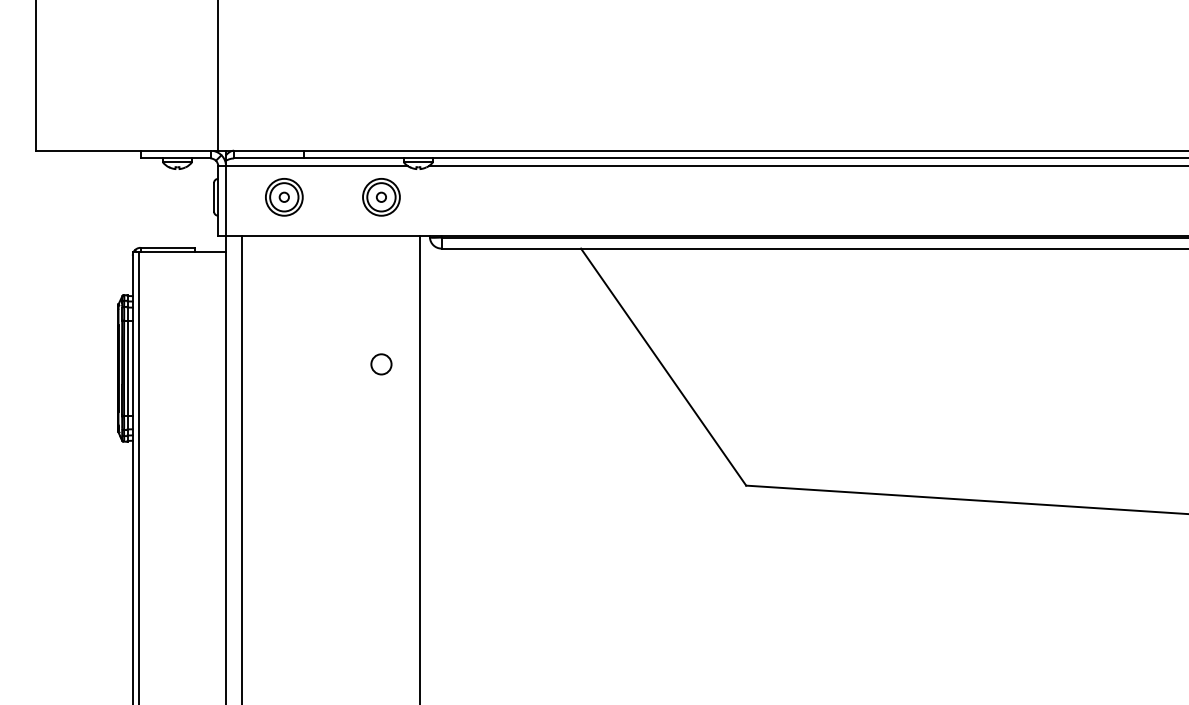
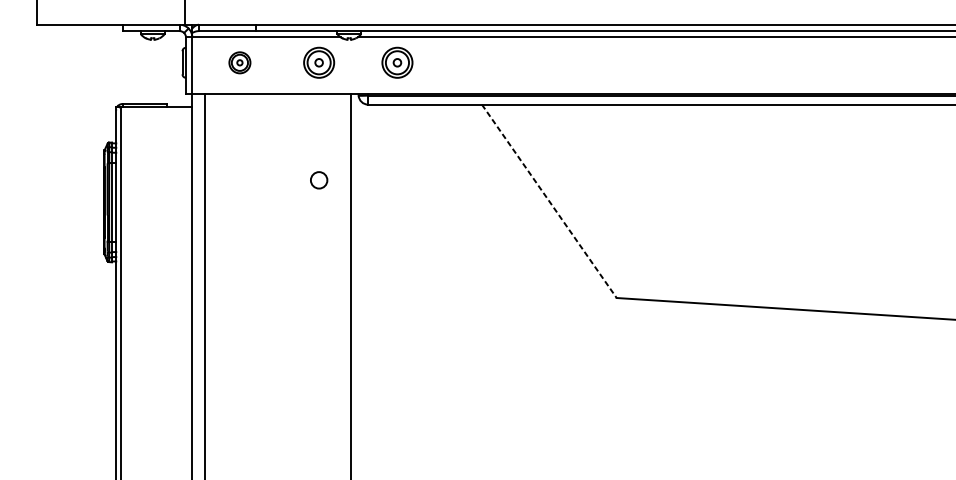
part: (284, 197) -> (240, 62), size x0.7
part: (477, 197) -> (397, 62), added
circle: (381, 364) -> (319, 180), moved
line: (663, 367) -> (549, 201), solid -> dashed

